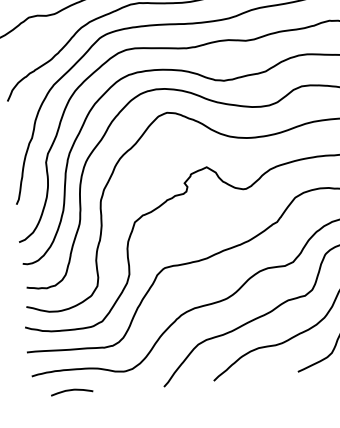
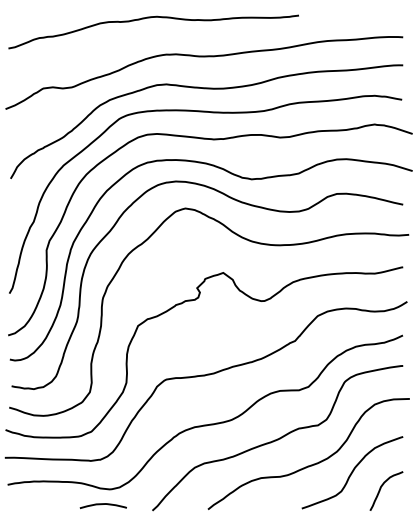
curve: (71, 390) -> (102, 504), moved

